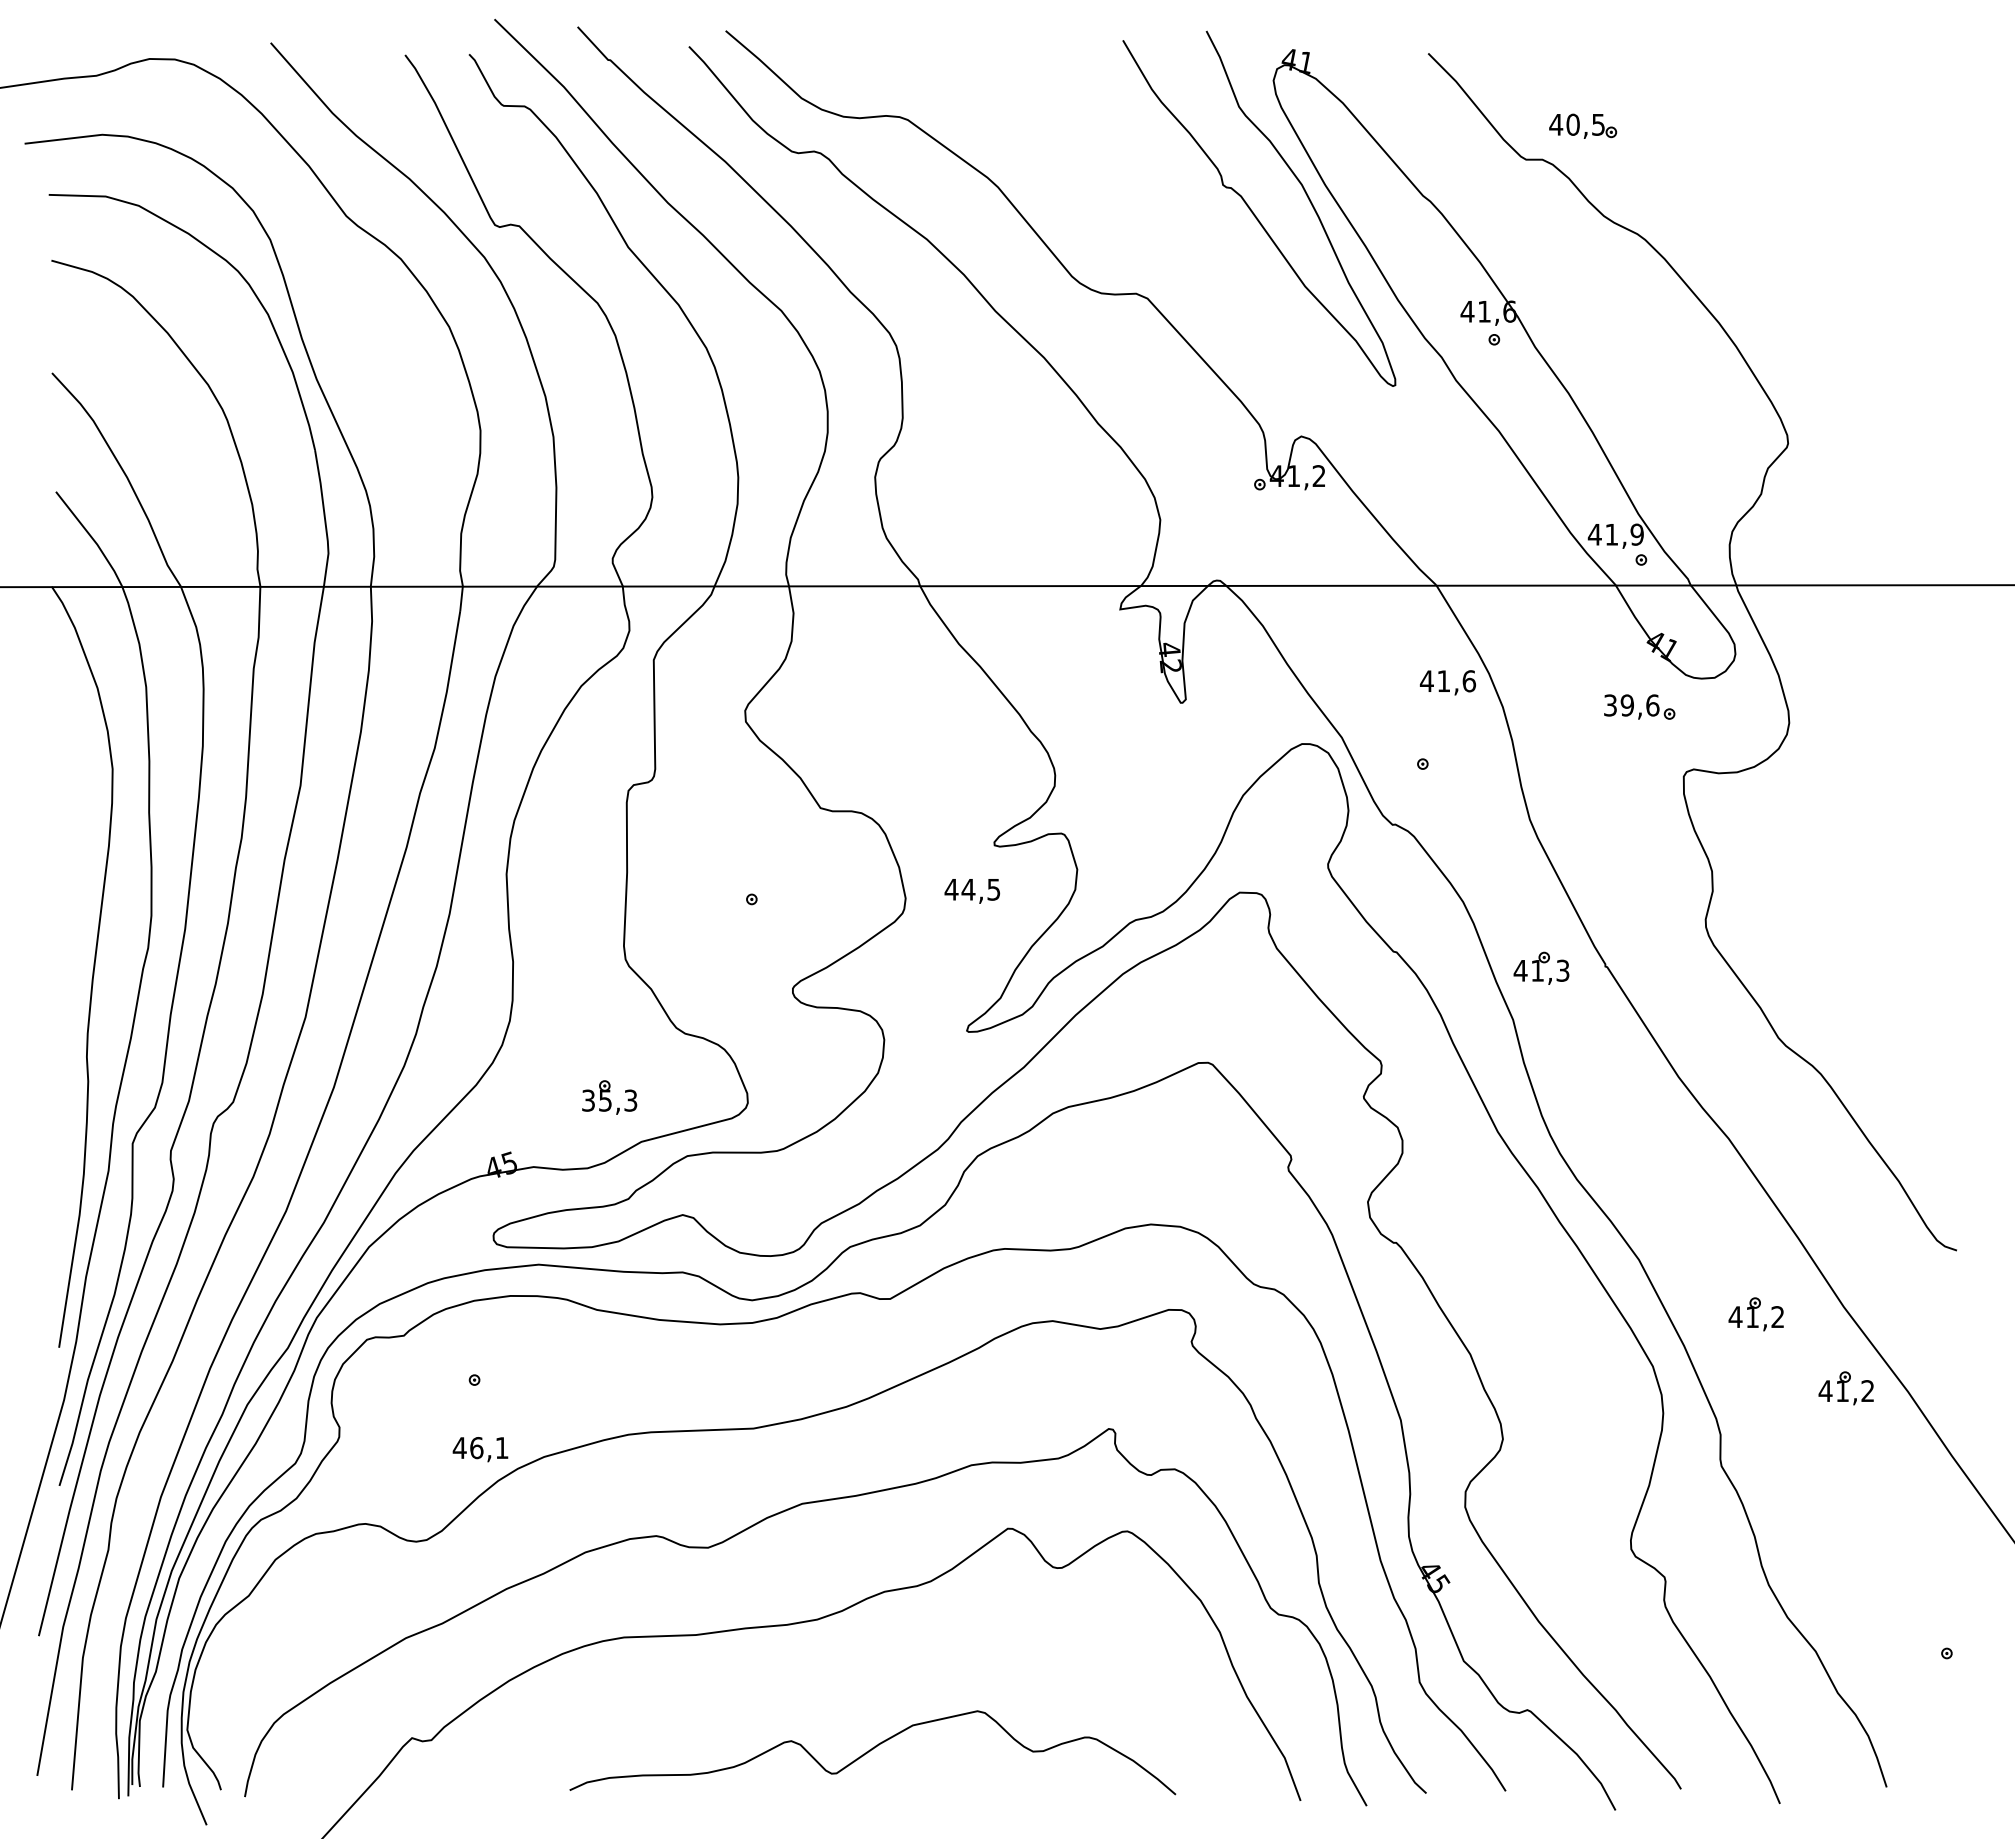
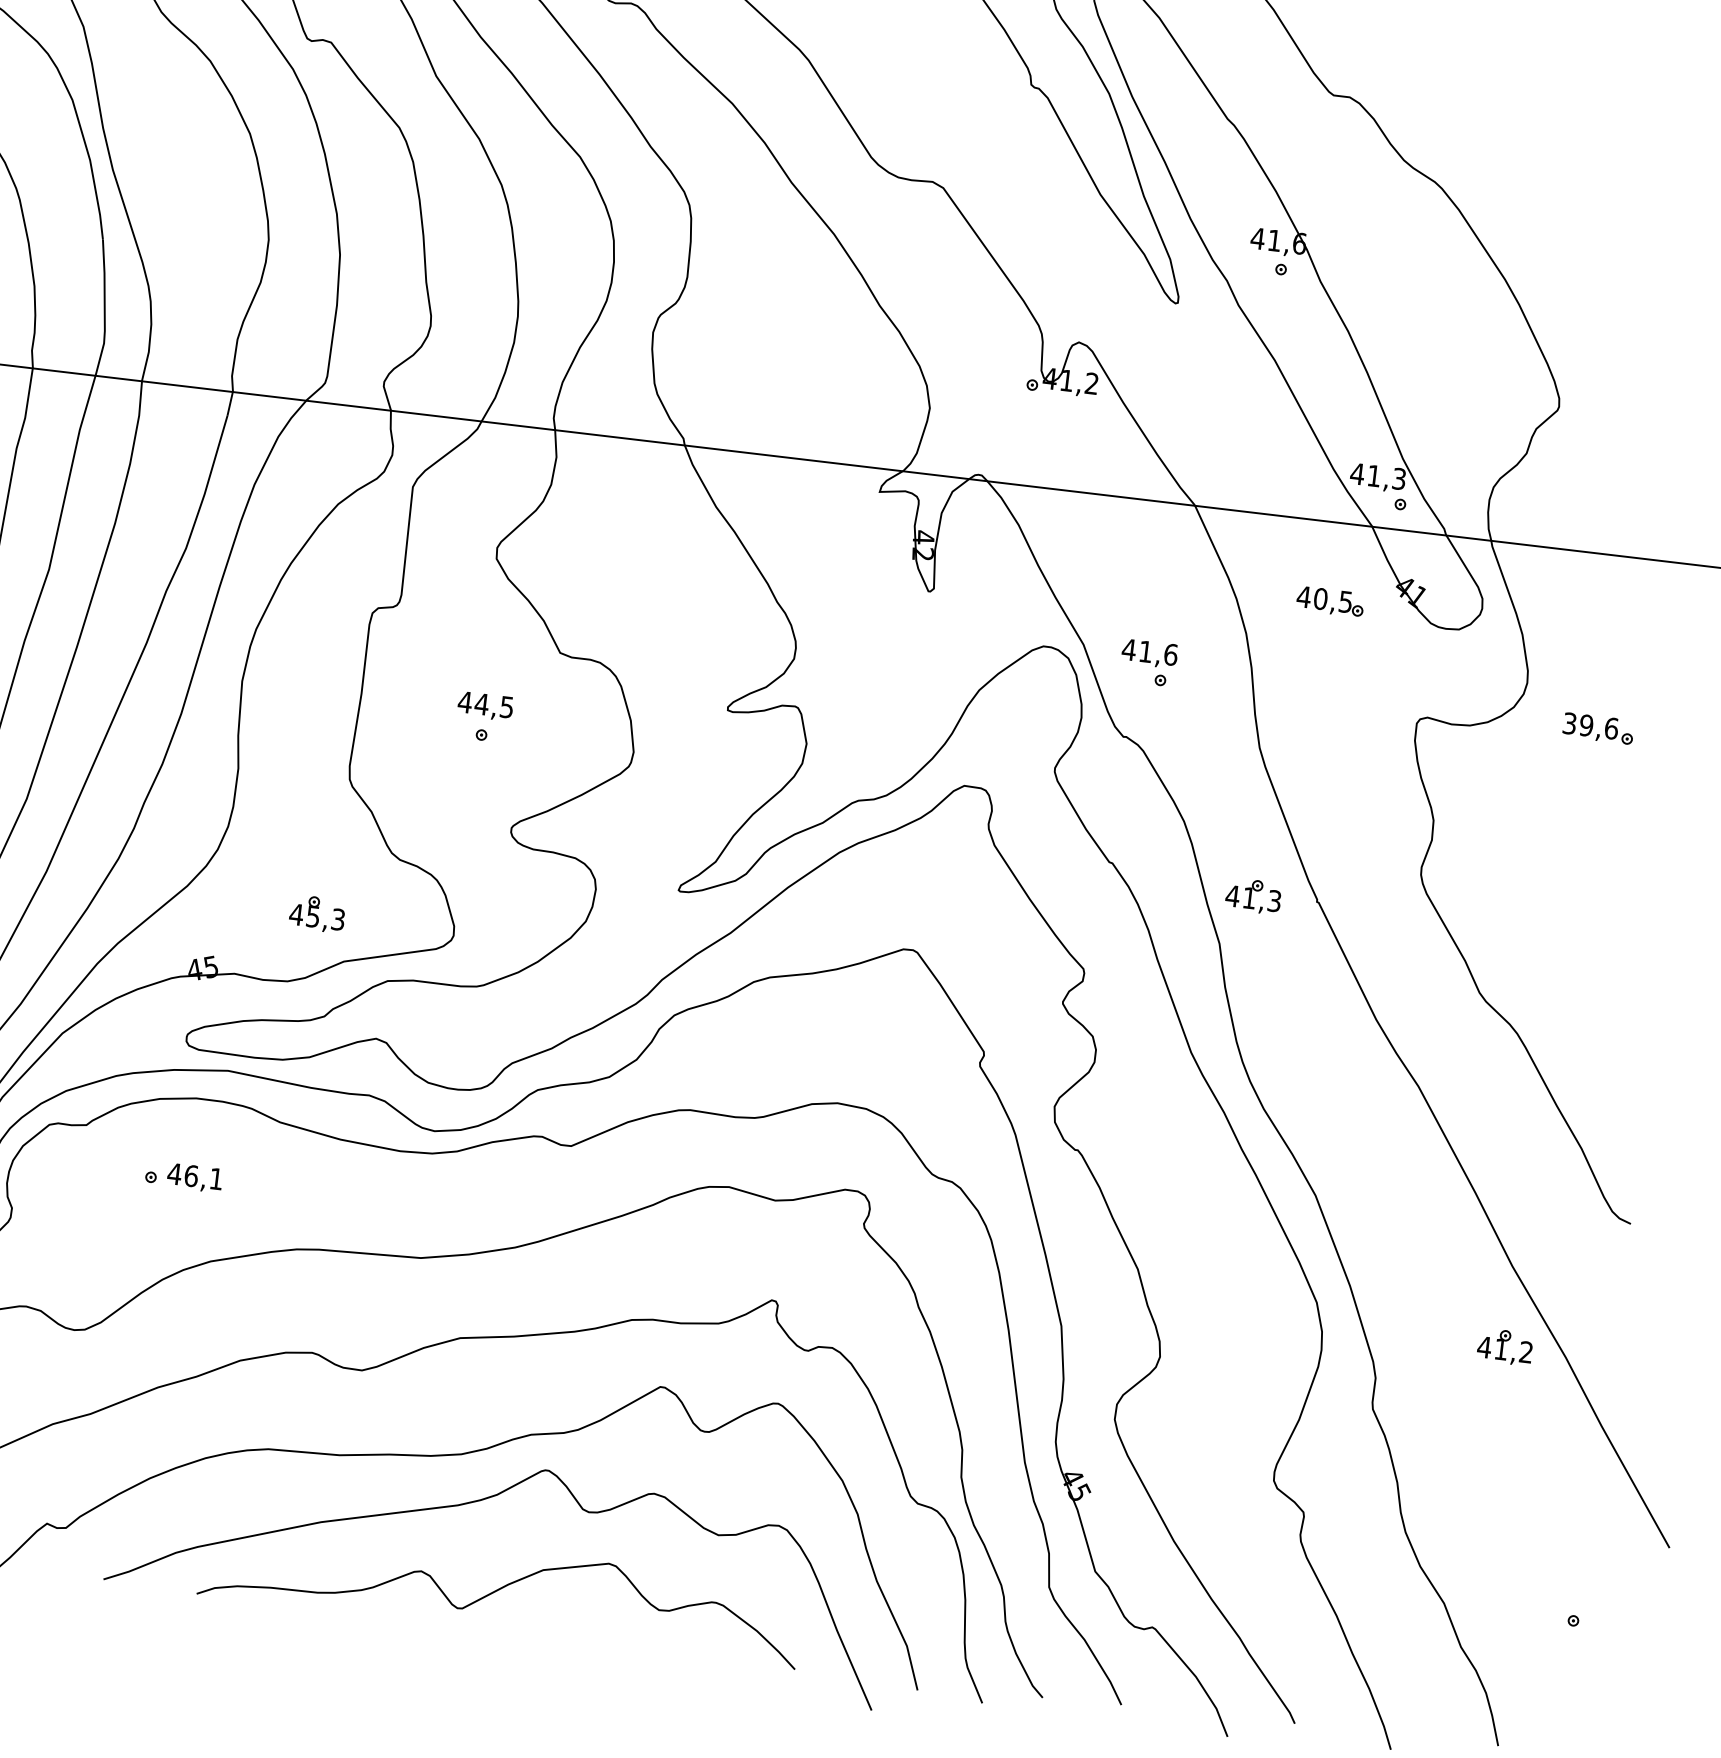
part: (1583, 125) -> (1330, 600), moved
text: (1636, 534) -> (1398, 478), 41,9 -> 41,3
text: (1447, 682) -> (1149, 653), moved
part: (1639, 706) -> (1598, 728), moved
text: (971, 891) -> (484, 706), moved
text: (588, 1100) -> (296, 914), 35,3 -> 45,3
part: (1755, 1314) -> (1424, 1263), removed
text: (480, 1449) -> (194, 1177), moved
curve: (841, 1664) -> (480, 1501), added

